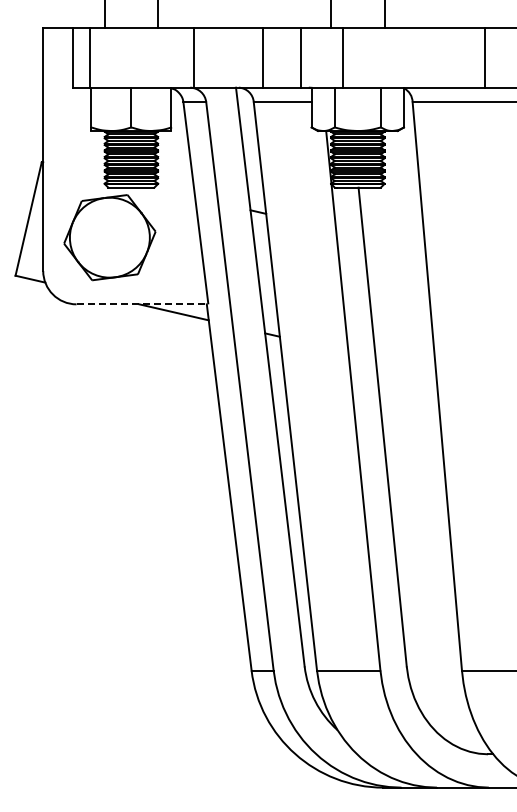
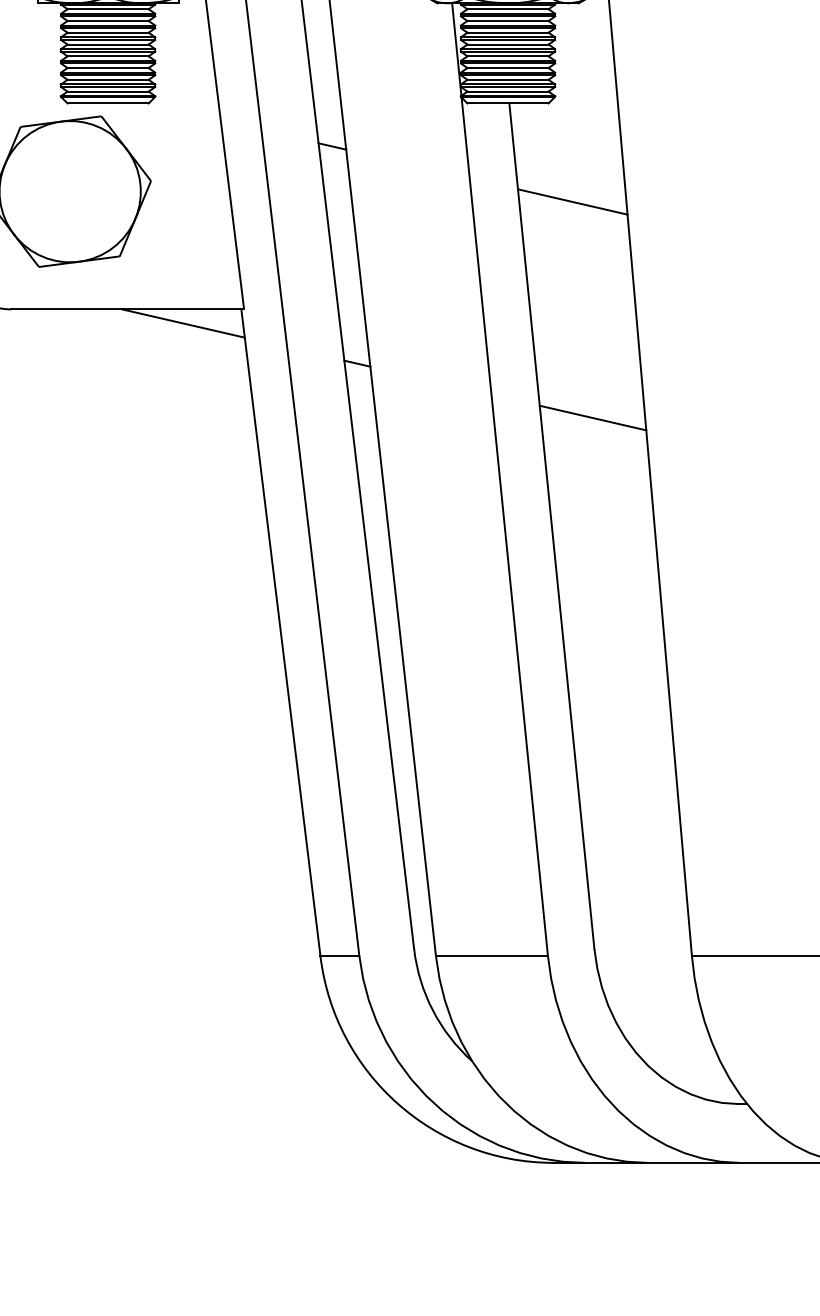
line: (394, 243) -> (572, 201), added
line: (142, 304) -> (127, 309), dashed -> solid
line: (405, 365) -> (592, 417), added

